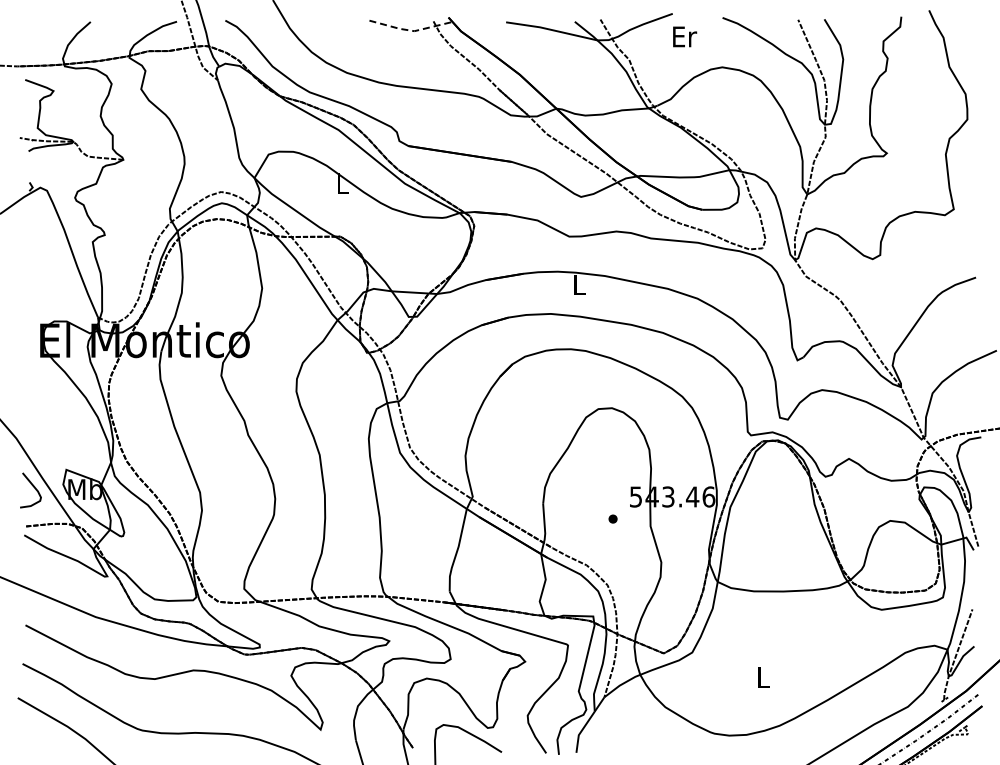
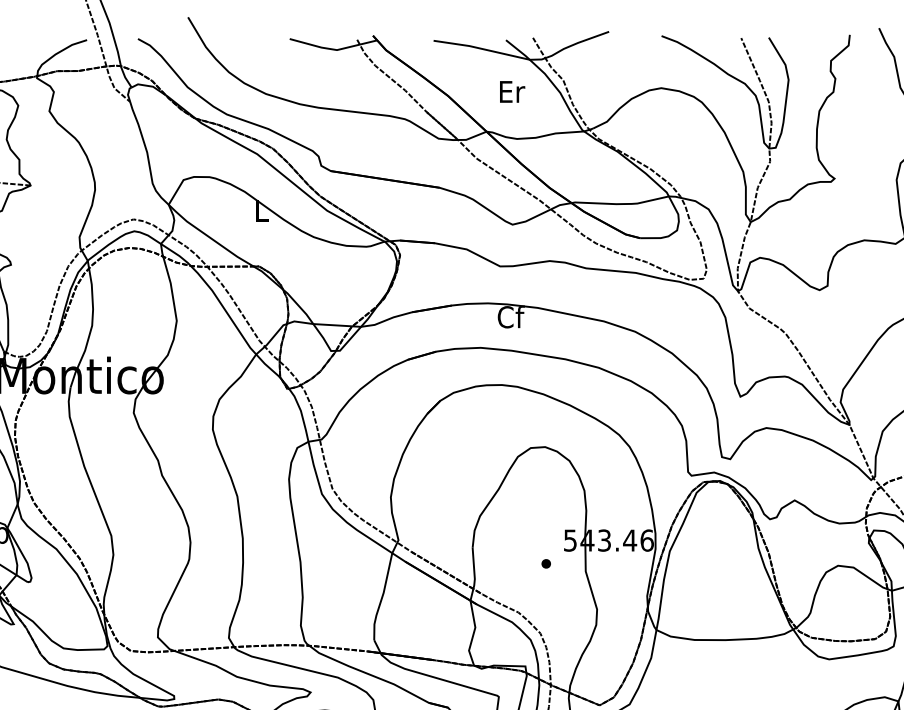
line: (411, 30) -> (334, 49), dashed -> solid
text: (685, 36) -> (513, 91), moved
text: (579, 284) -> (510, 316), L -> Cf

